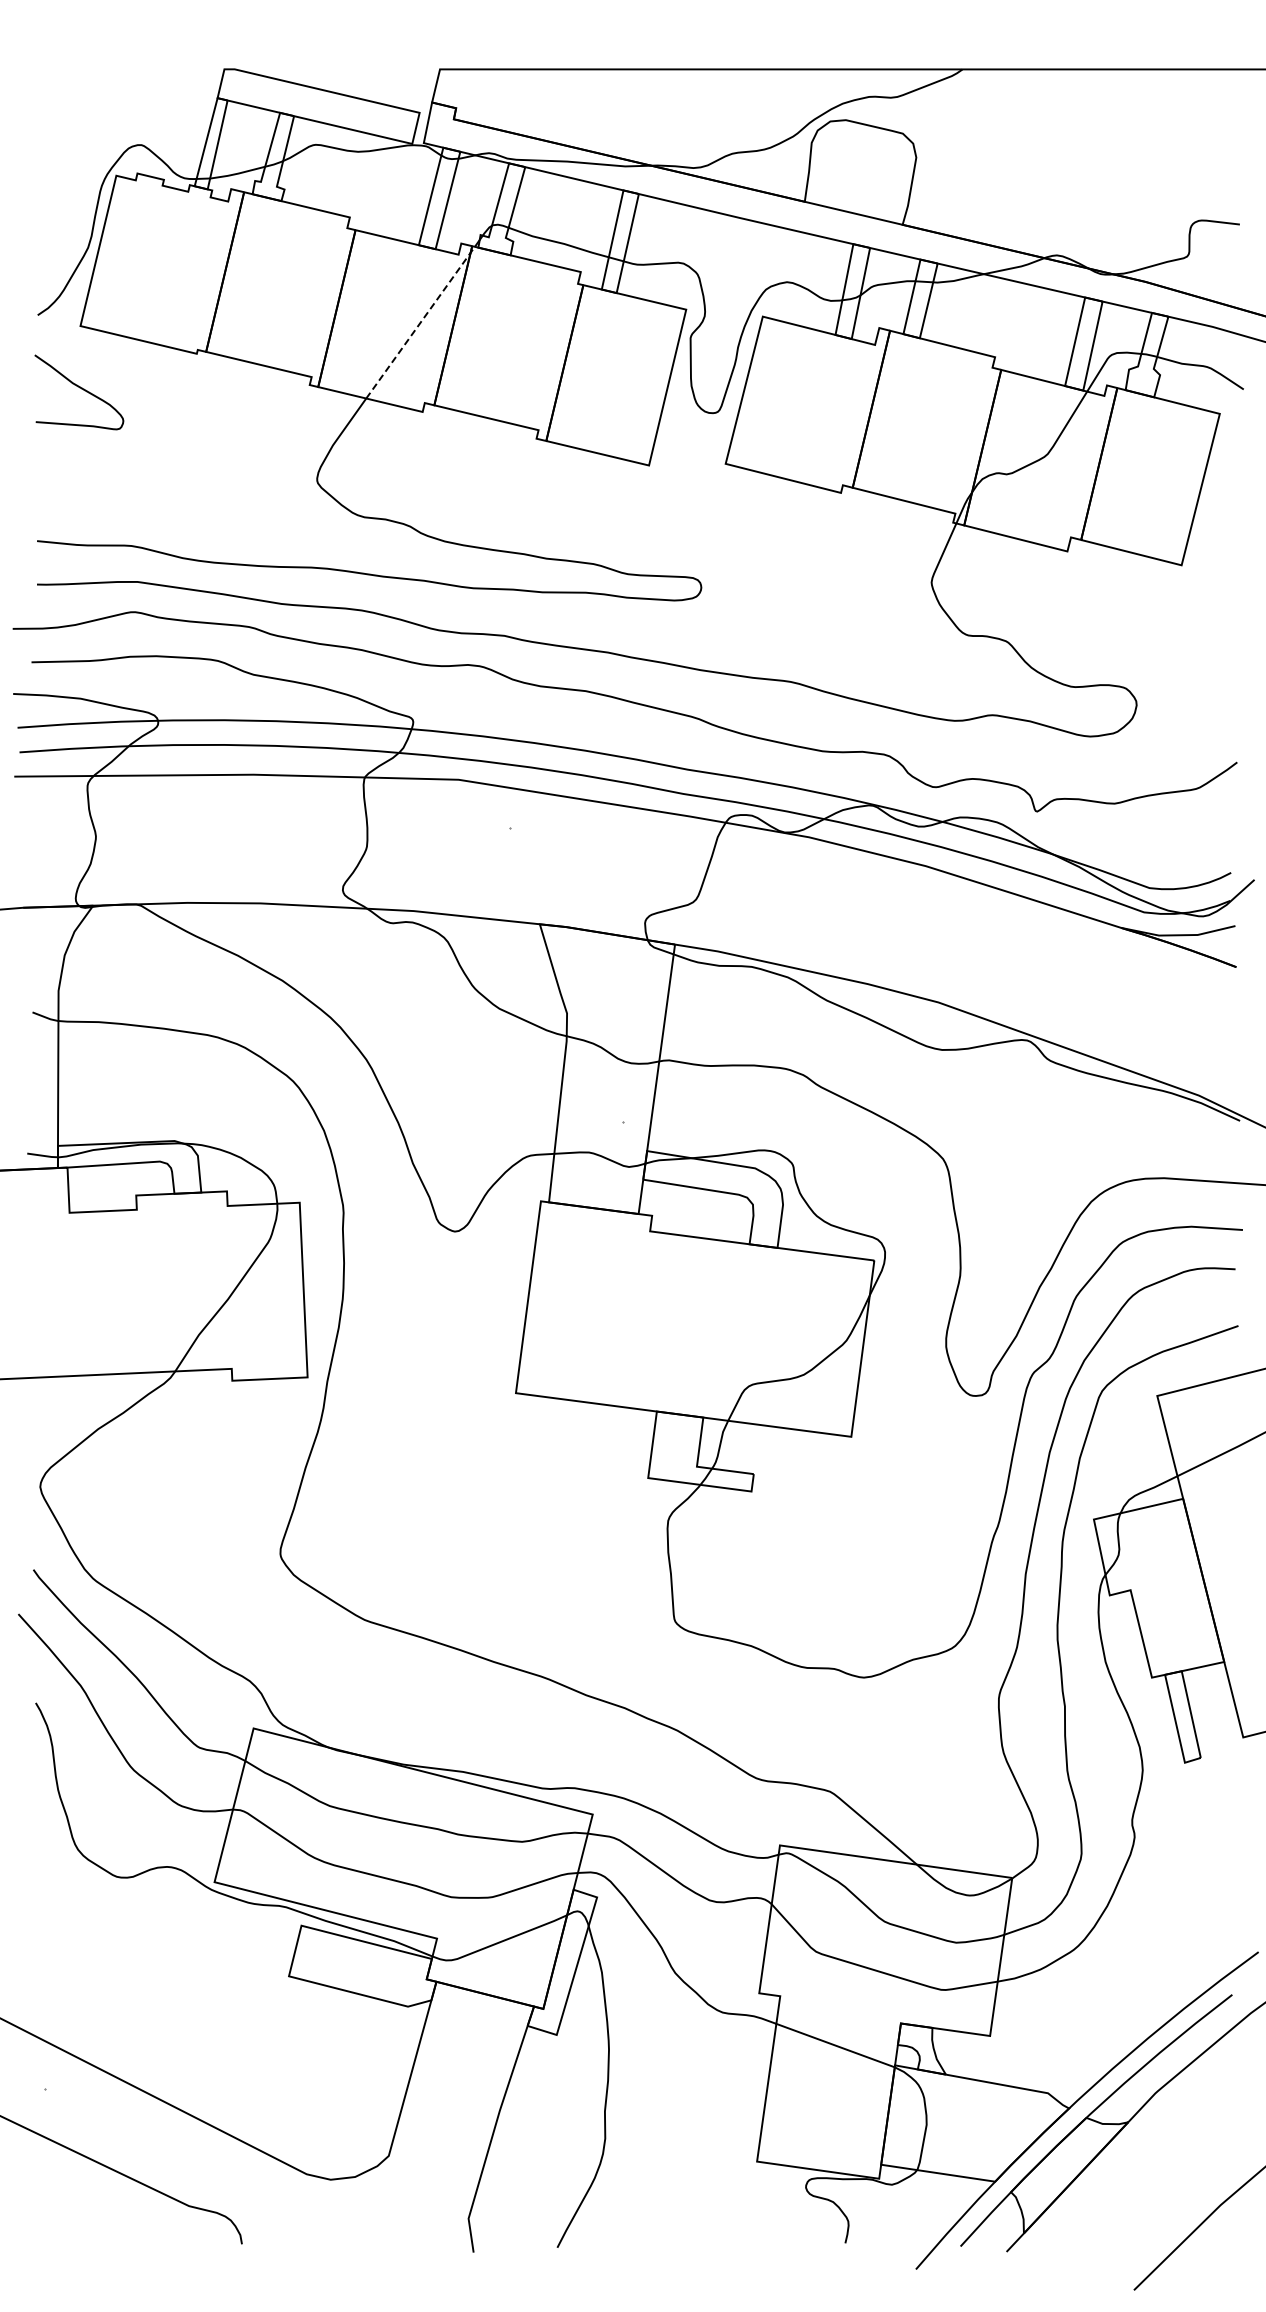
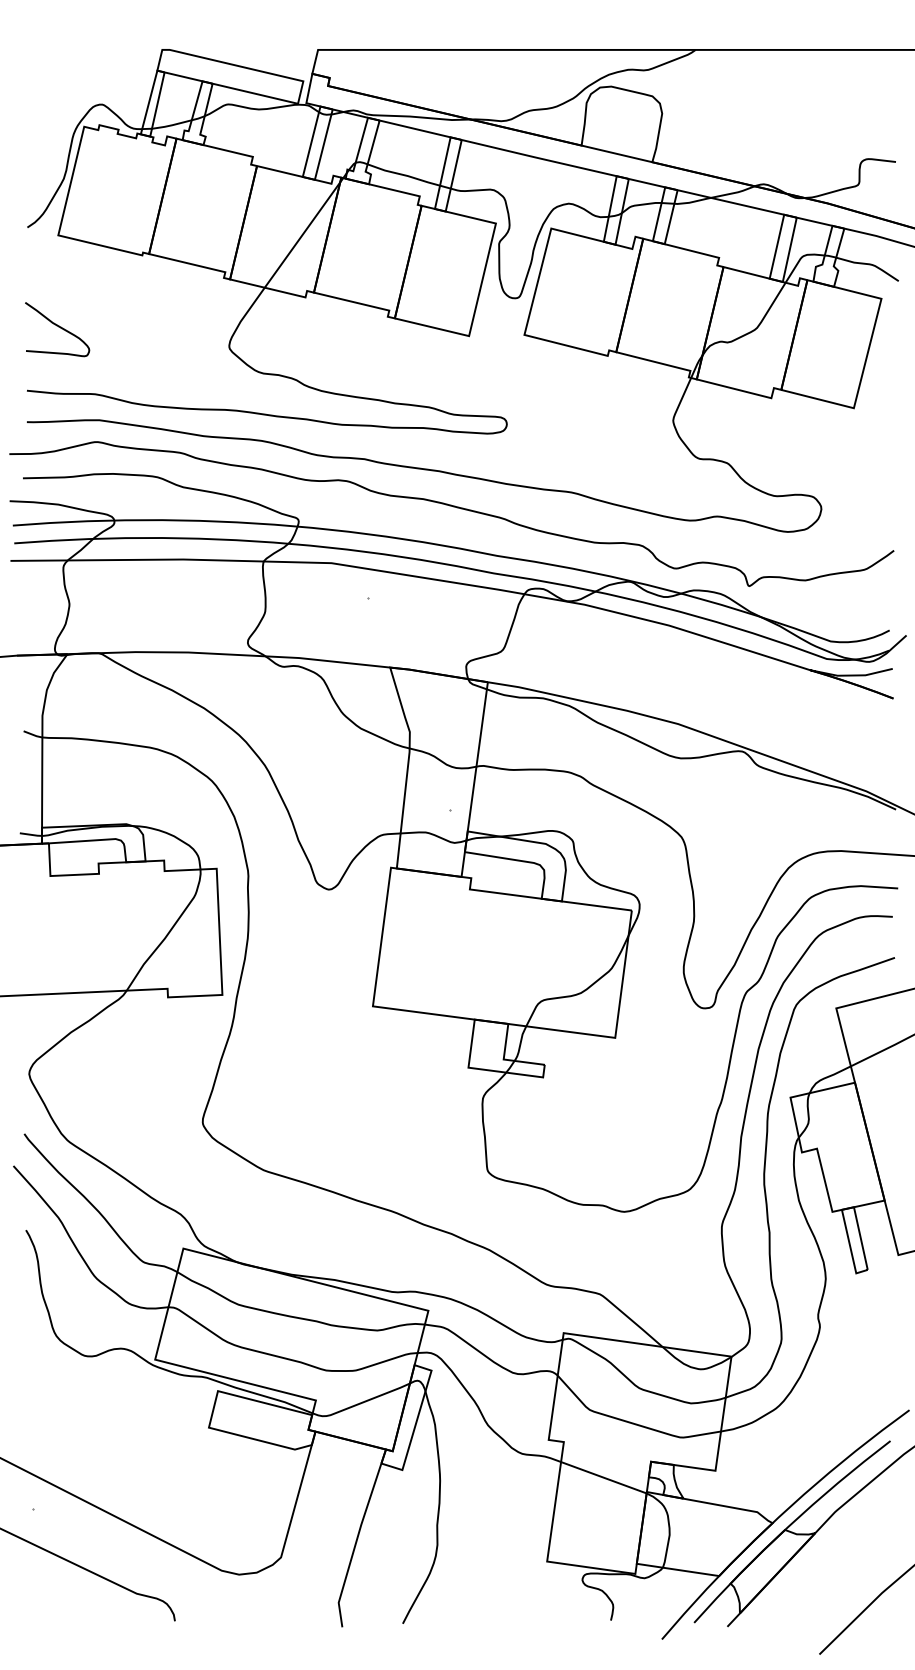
line: (420, 322) -> (303, 232), dashed -> solid
curve: (81, 389) -> (59, 327), moved

